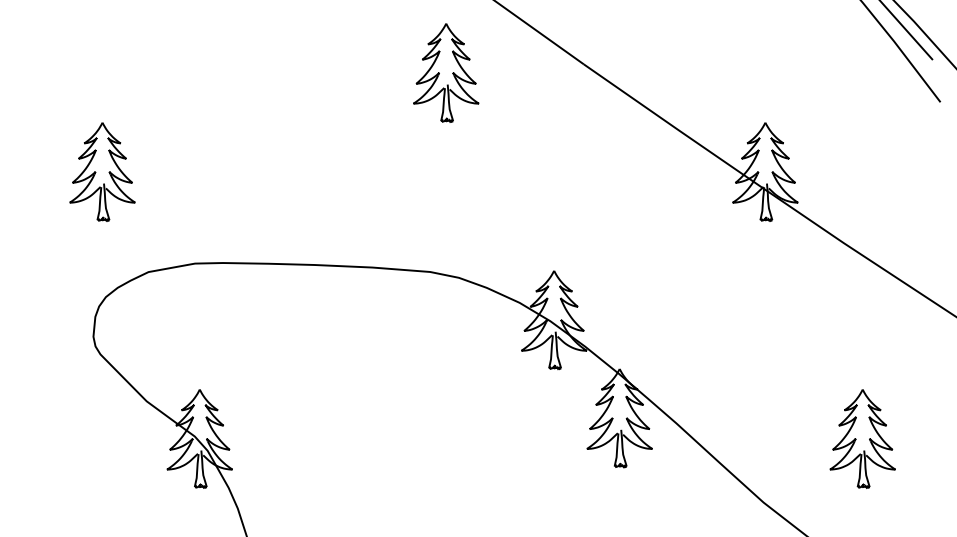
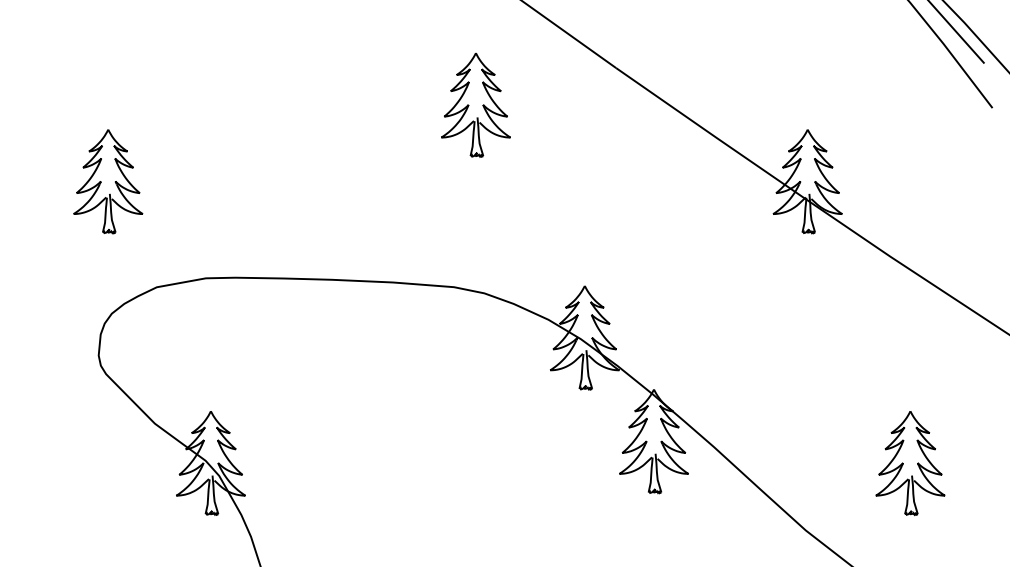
part: (445, 73) -> (475, 105), moved

